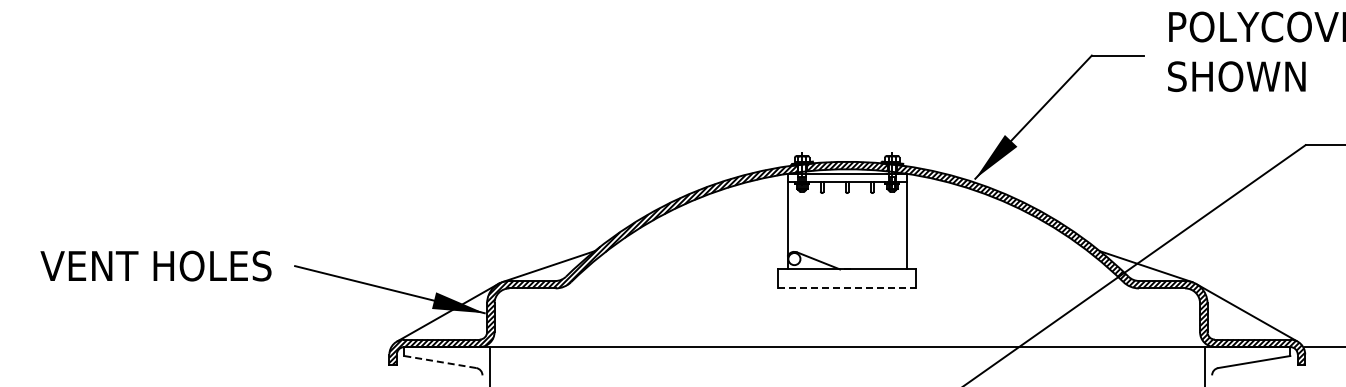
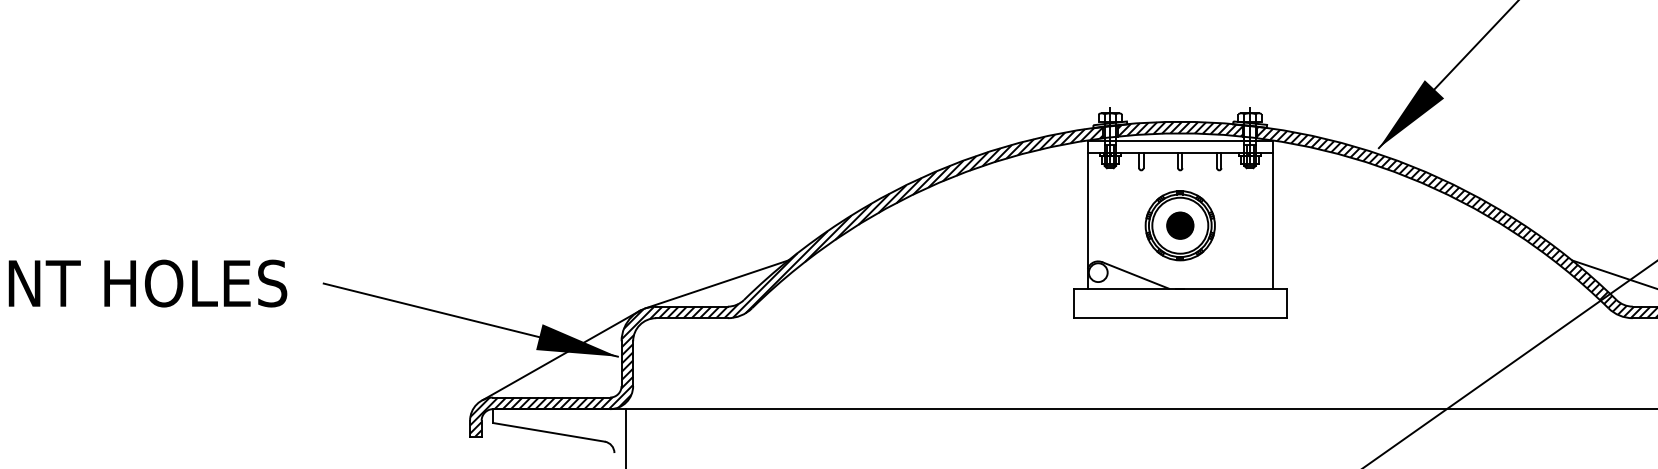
part: (847, 228) -> (1180, 225), added
line: (847, 288) -> (1180, 318), dashed -> solid
line: (440, 362) -> (549, 433), dashed -> solid

